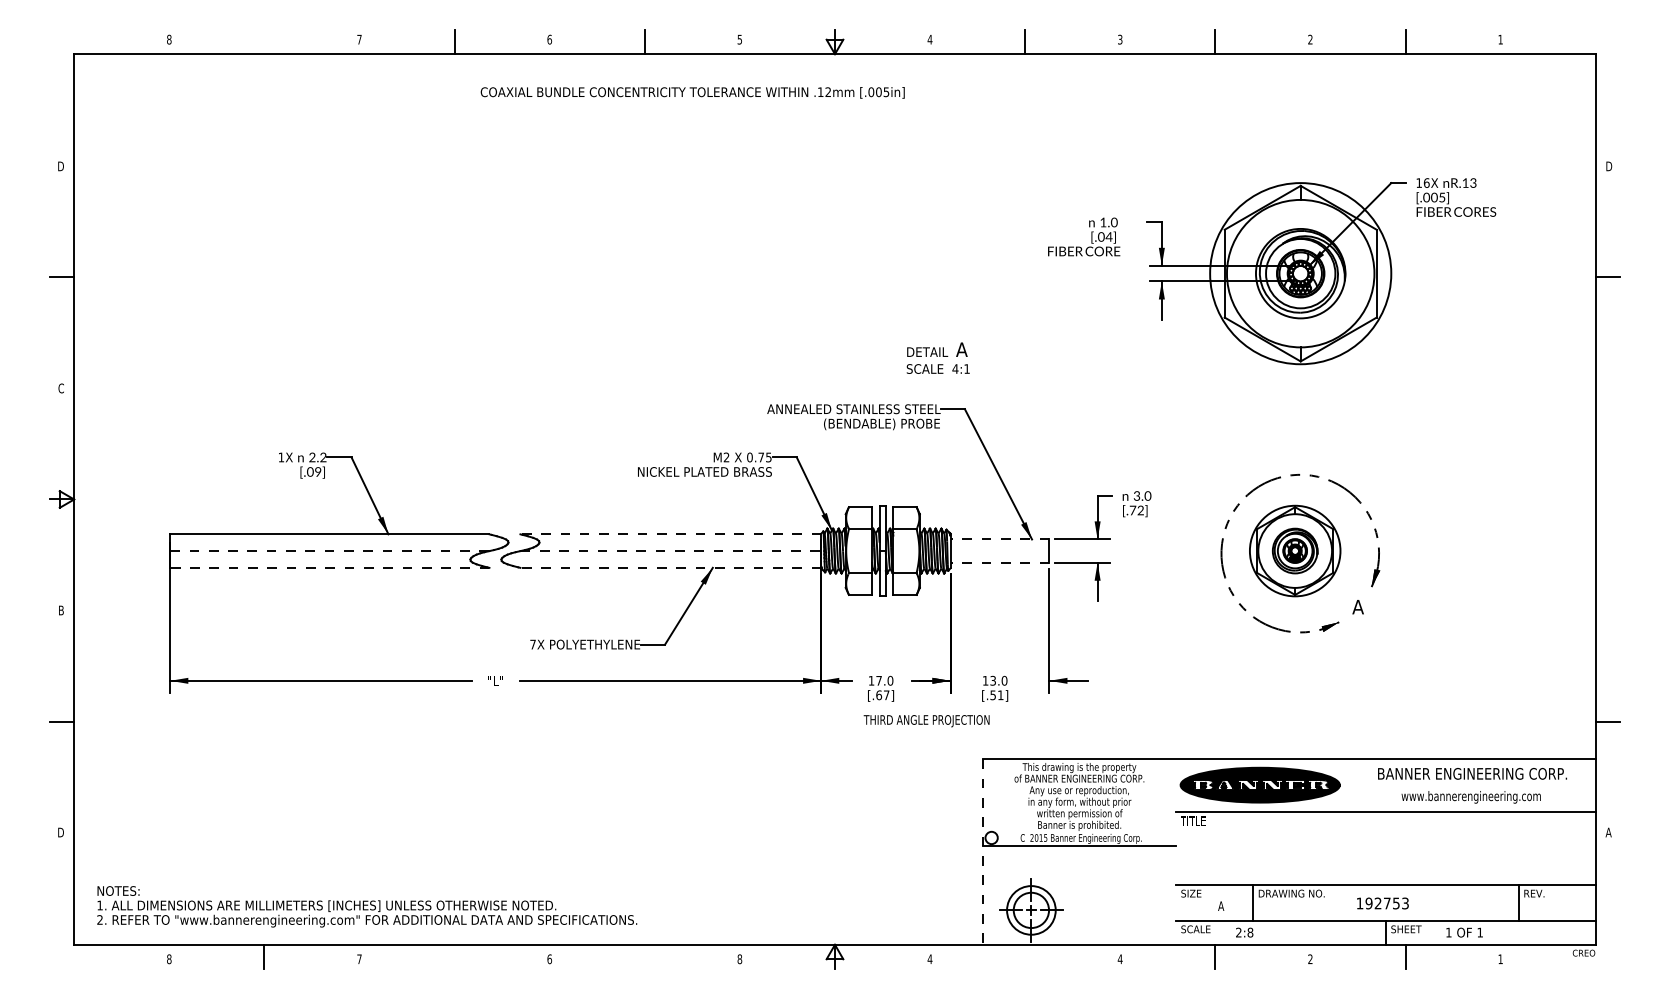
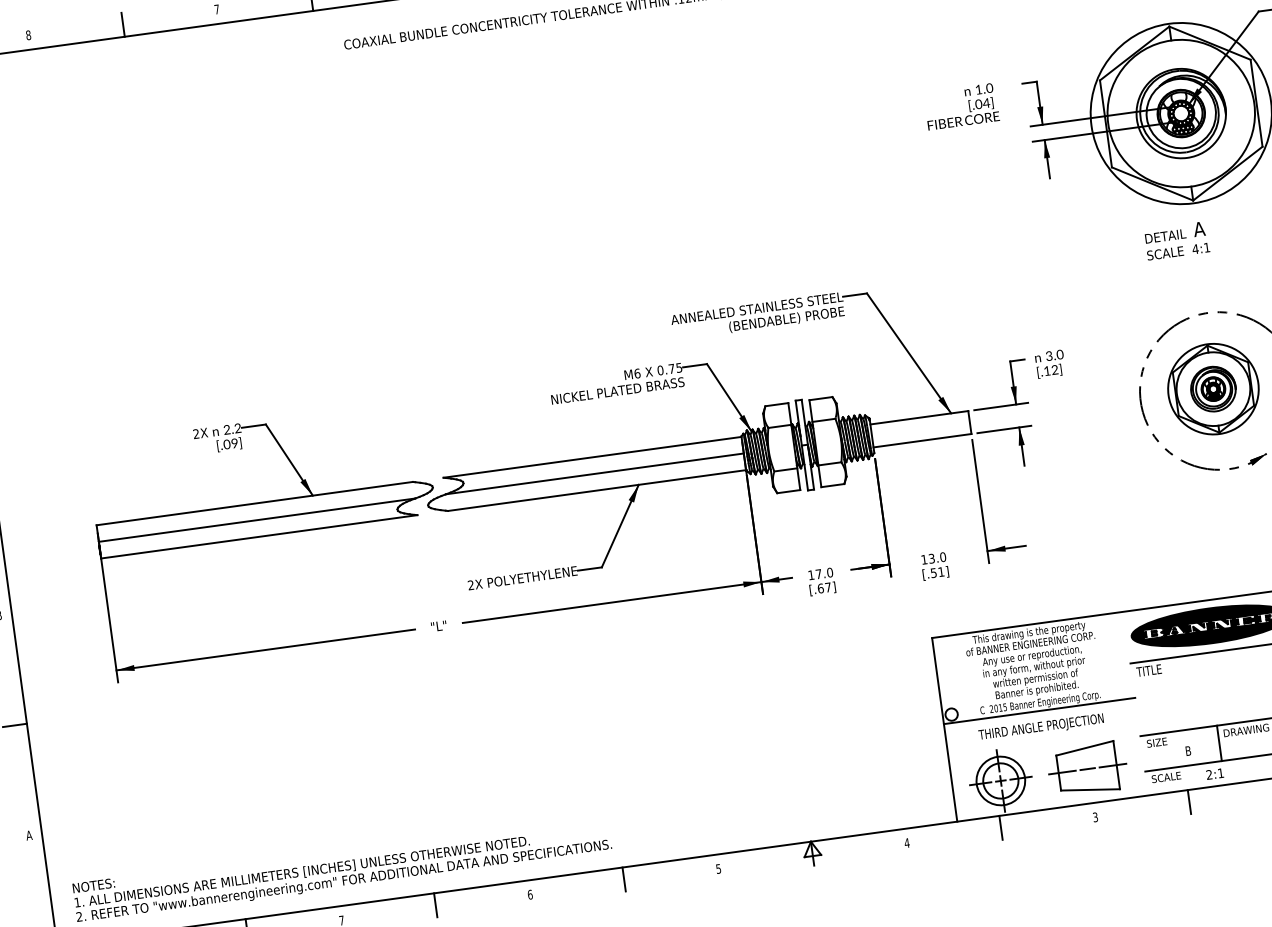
line: (264, 42) -> (123, 25), added
text: (937, 357) -> (1176, 240), moved
text: (280, 457) -> (195, 434), 1X -> 2X
text: (726, 457) -> (637, 373), M2 -> M6
text: (1132, 510) -> (1046, 371), [.72] -> [.12]
line: (670, 534) -> (592, 457), dashed -> solid
line: (999, 539) -> (918, 417), dashed -> solid
line: (329, 551) -> (256, 520), dashed -> solid
line: (671, 551) -> (595, 474), dashed -> solid
line: (999, 562) -> (922, 440), dashed -> solid
line: (329, 567) -> (258, 536), dashed -> solid
line: (670, 567) -> (596, 490), dashed -> solid
text: (532, 644) -> (470, 585), 7X -> 2X
text: (926, 721) -> (1041, 728), moved
text: (61, 832) -> (29, 835), D -> A
line: (982, 852) -> (944, 730), dashed -> solid
text: (1221, 905) -> (1188, 750), A -> B
part: (1118, 910) -> (1087, 769), added
text: (1250, 932) -> (1220, 773), 2:8 -> 2:1
line: (454, 956) -> (435, 904), added
line: (644, 956) -> (623, 879), added
line: (1025, 956) -> (1001, 827), added
text: (739, 959) -> (718, 869), 8 -> 5
text: (1119, 959) -> (1094, 817), 4 -> 3

